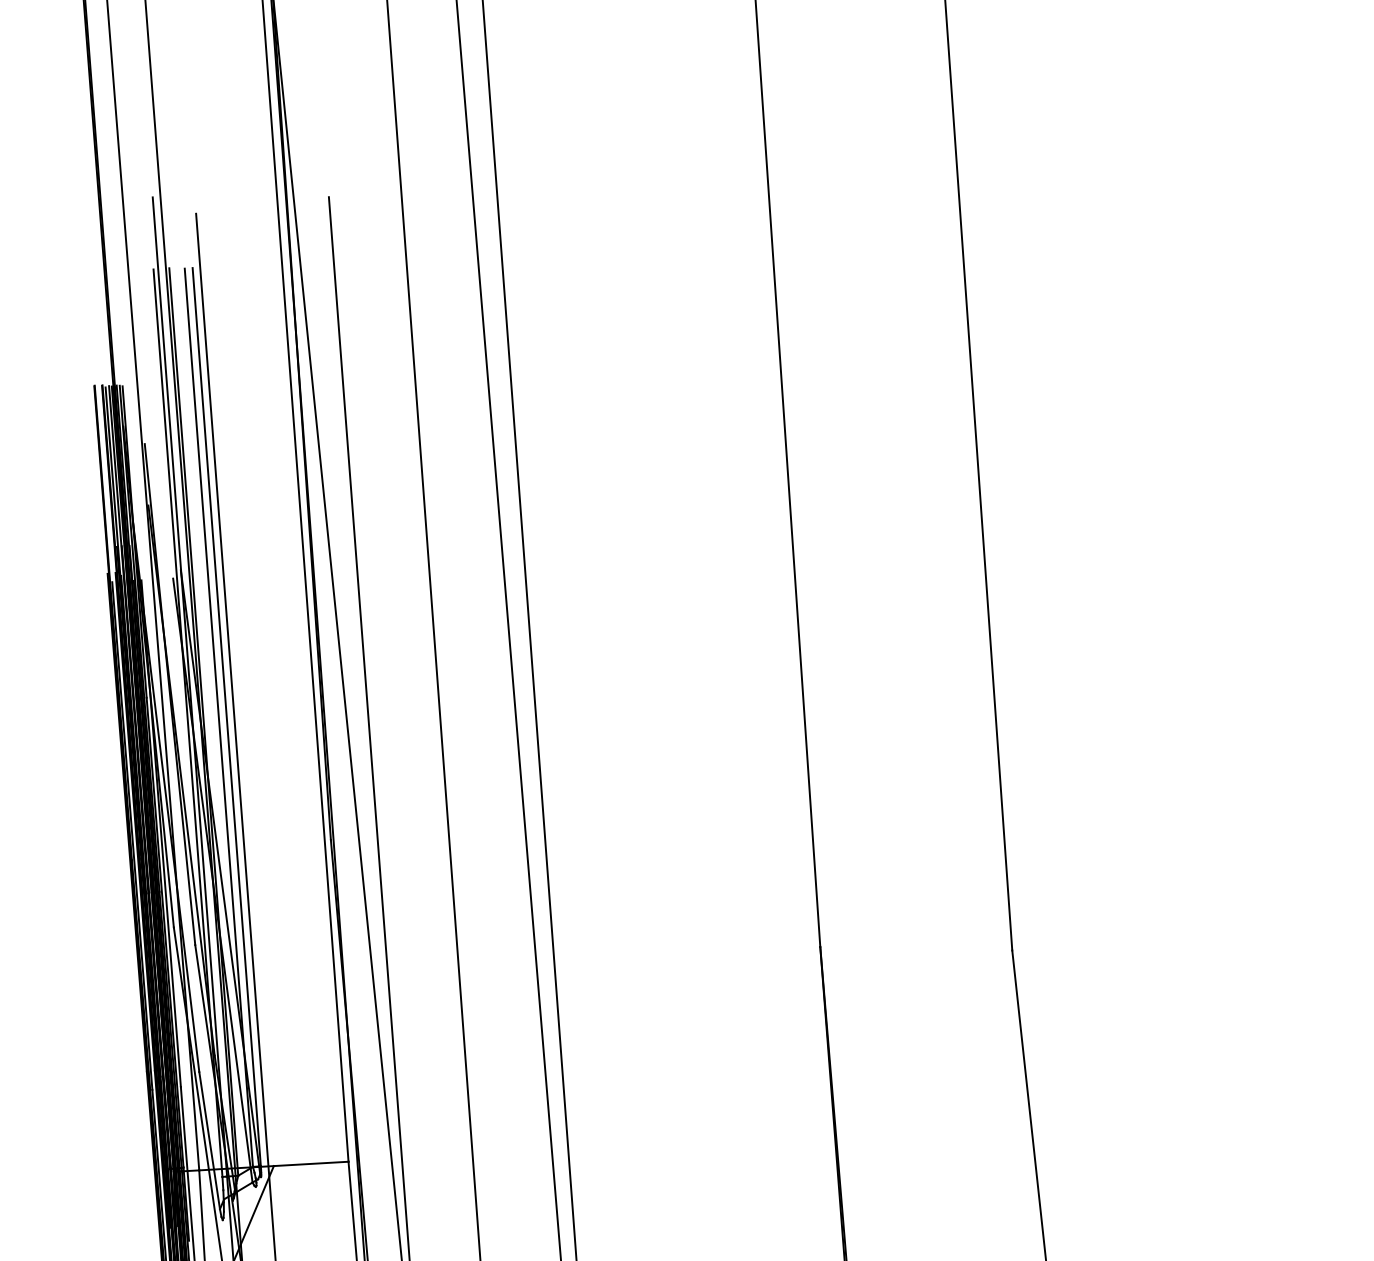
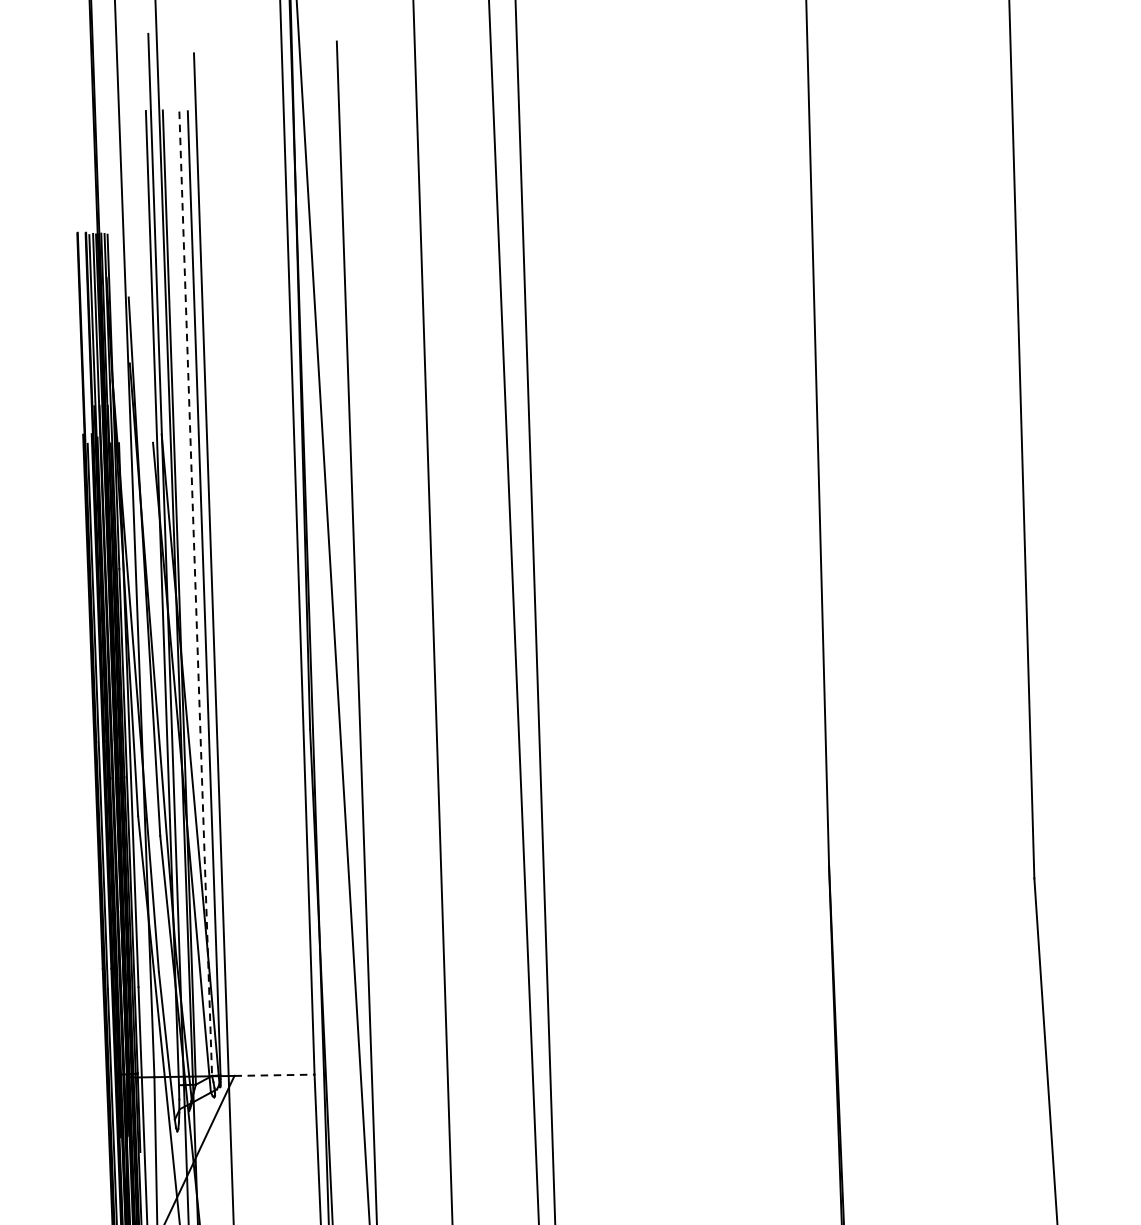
line: (218, 718) -> (195, 594), solid -> dashed
line: (311, 1163) -> (274, 1074), solid -> dashed

